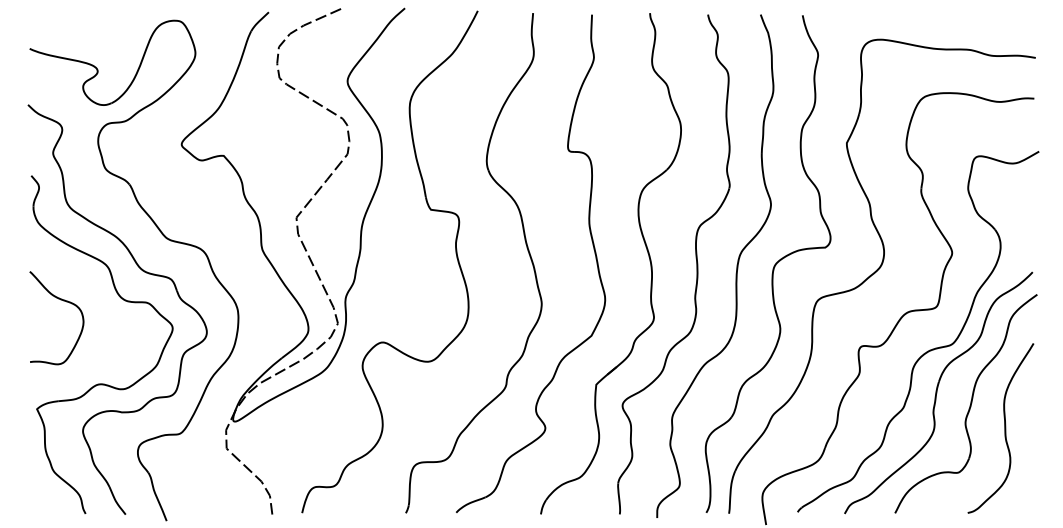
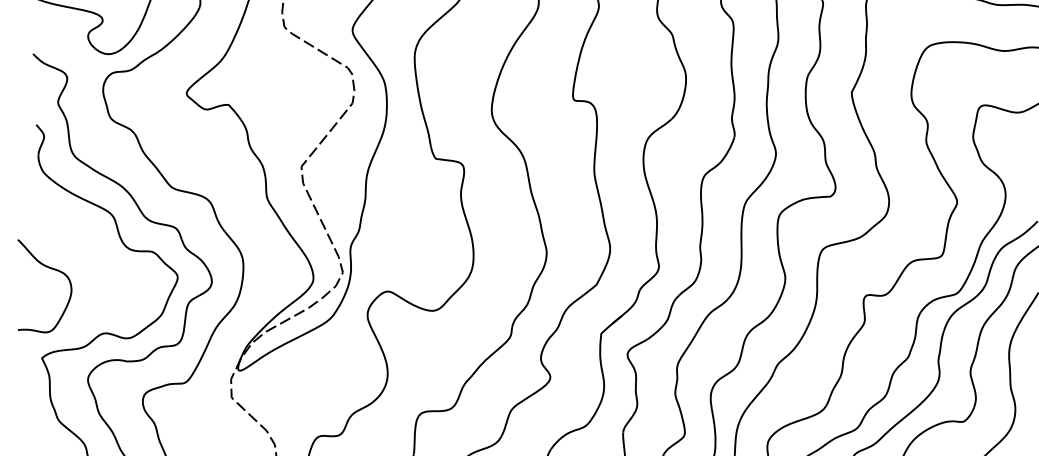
curve: (63, 301) -> (51, 269), moved

